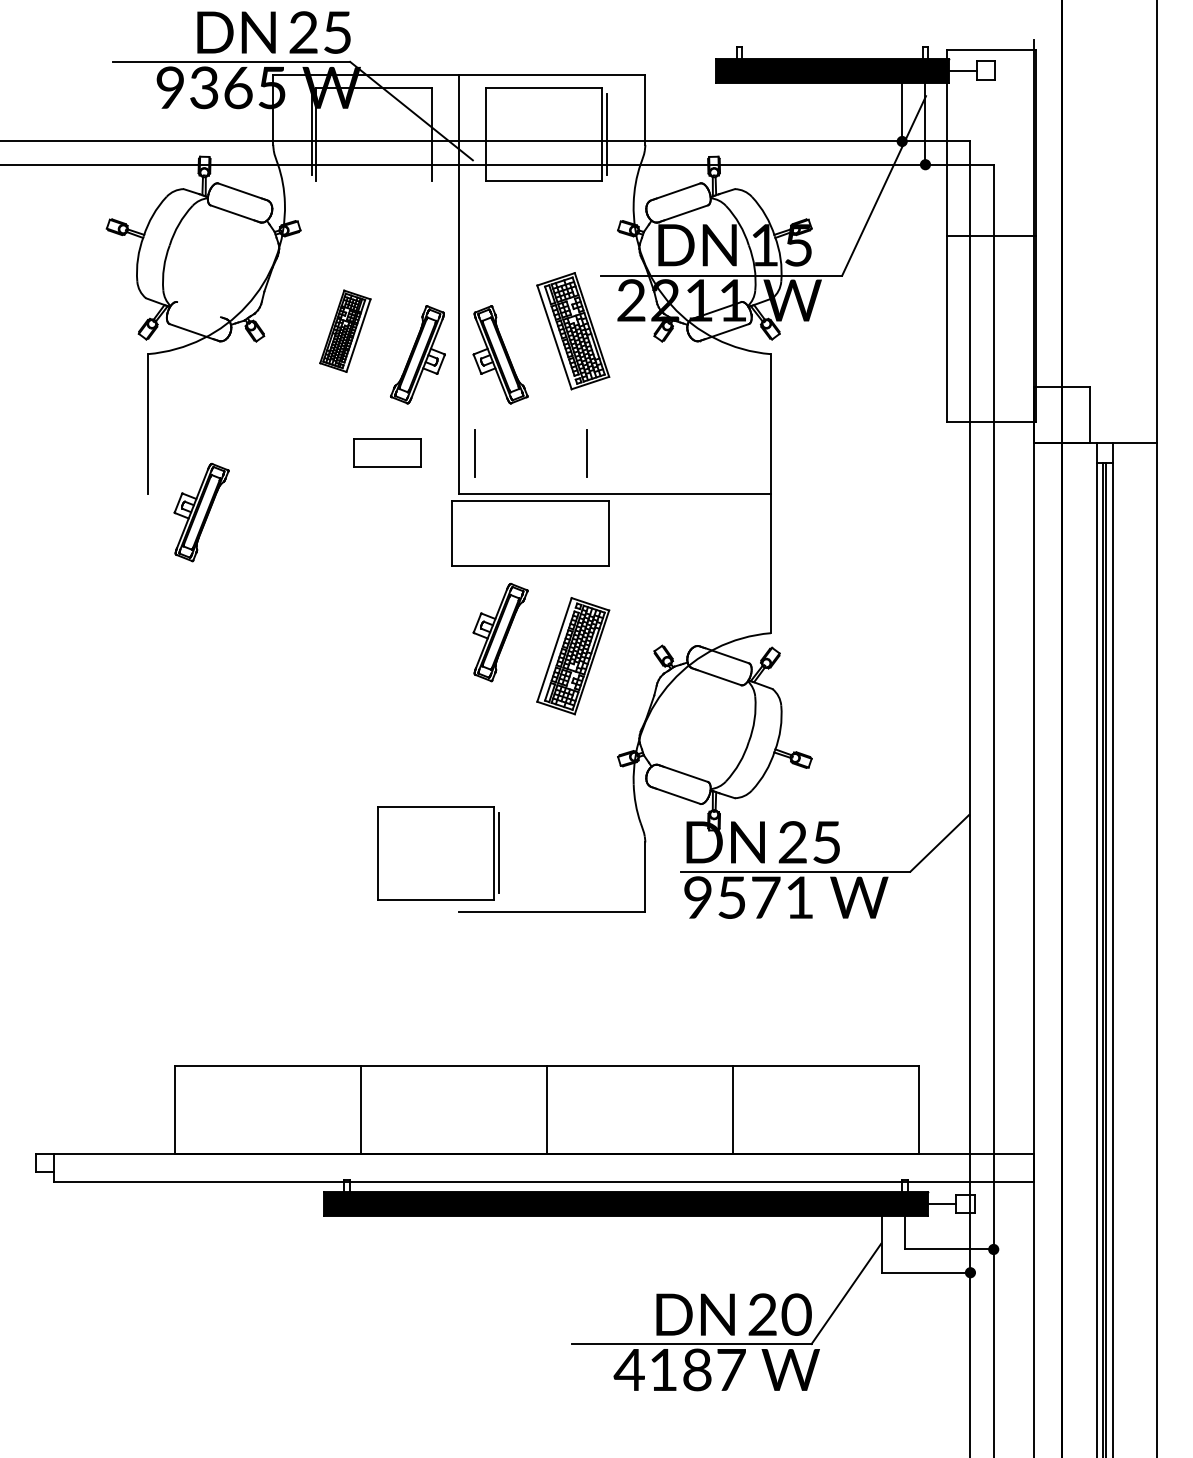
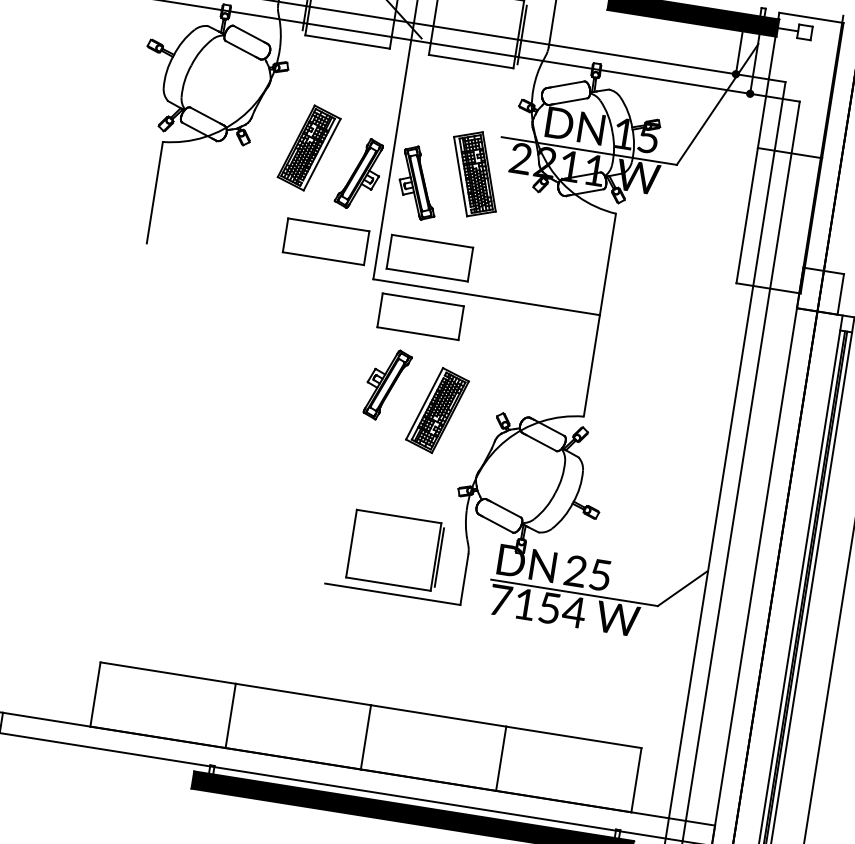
line: (374, 180) -> (347, 41), added
line: (199, 309) -> (205, 115), added
part: (345, 331) -> (309, 148), size x1.43
line: (530, 430) -> (432, 241), added
part: (387, 453) -> (325, 241), size x1.67
line: (530, 476) -> (427, 274), added
part: (201, 512) -> (183, 263), removed
part: (530, 533) -> (420, 316), size x0.71
part: (438, 853) -> (395, 550), moved
text: (749, 897) -> (537, 606), 9571 -> 7154

